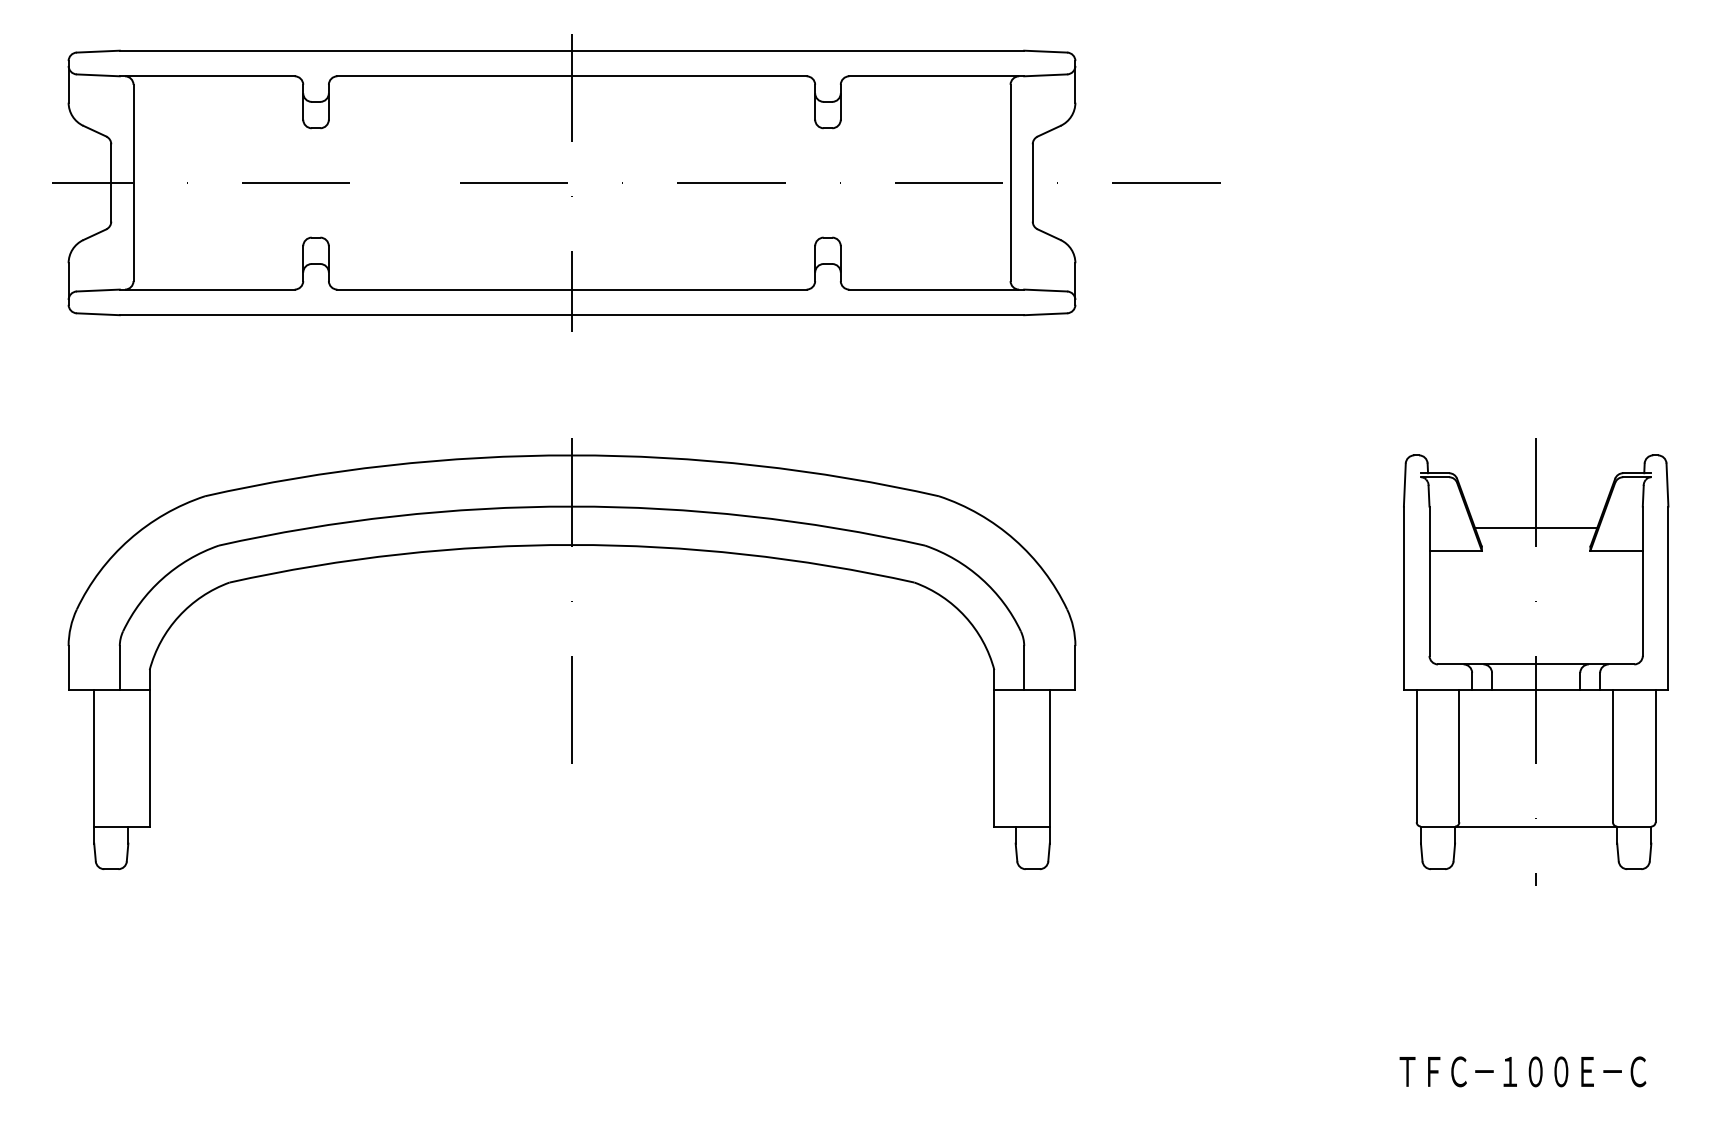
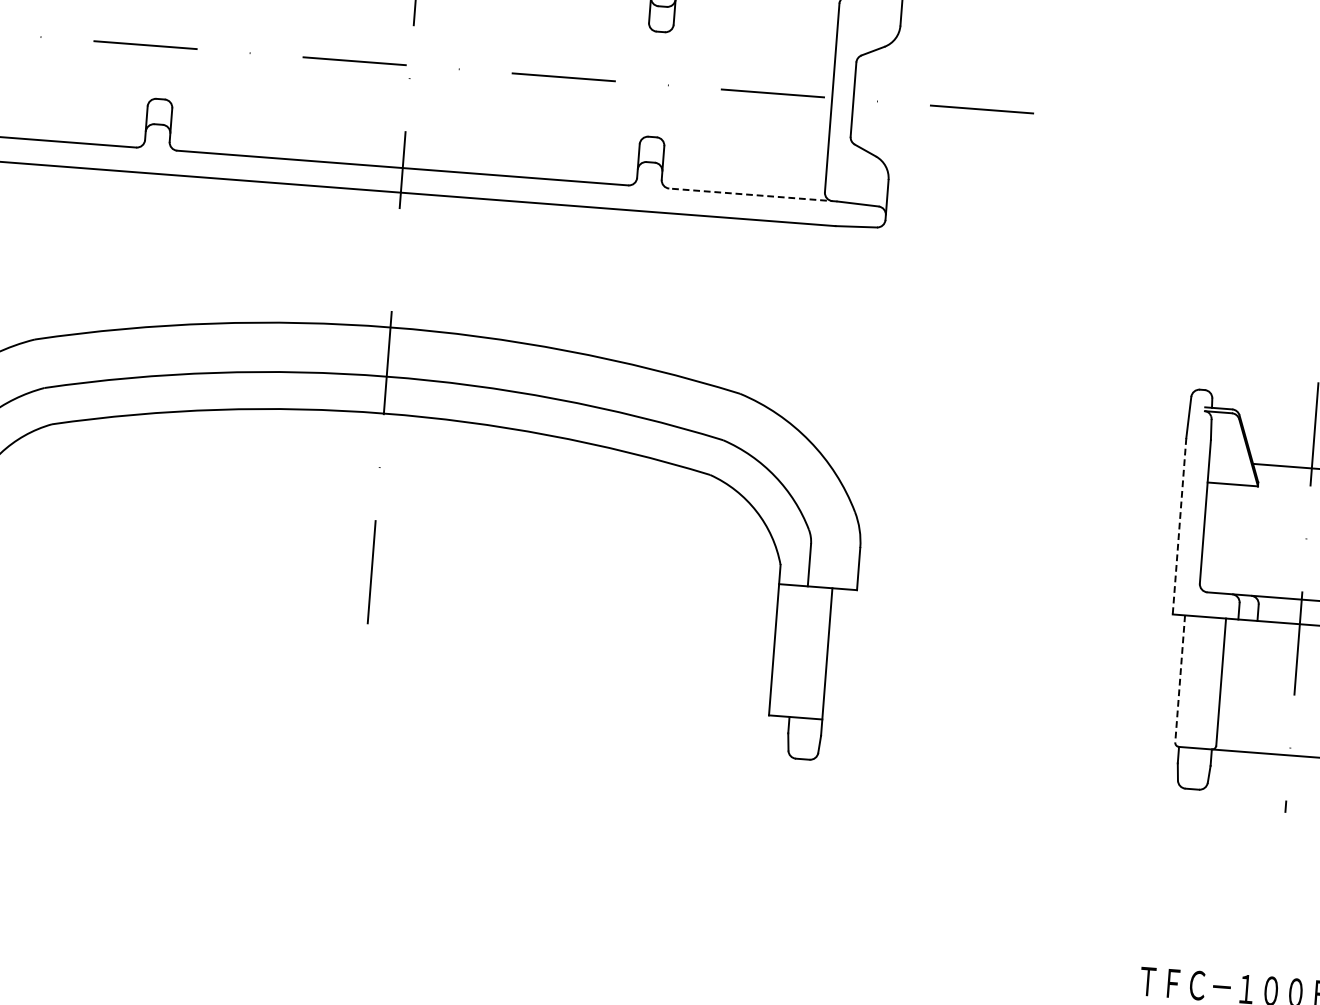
line: (936, 289) -> (753, 194), solid -> dashed
line: (1403, 598) -> (1179, 526), solid -> dashed
line: (1416, 756) -> (1179, 679), solid -> dashed

